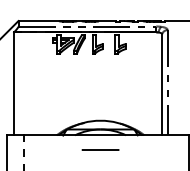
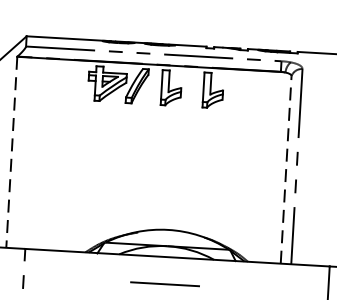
line: (14, 83) -> (12, 151), solid -> dashed
line: (162, 84) -> (286, 169), solid -> dashed

